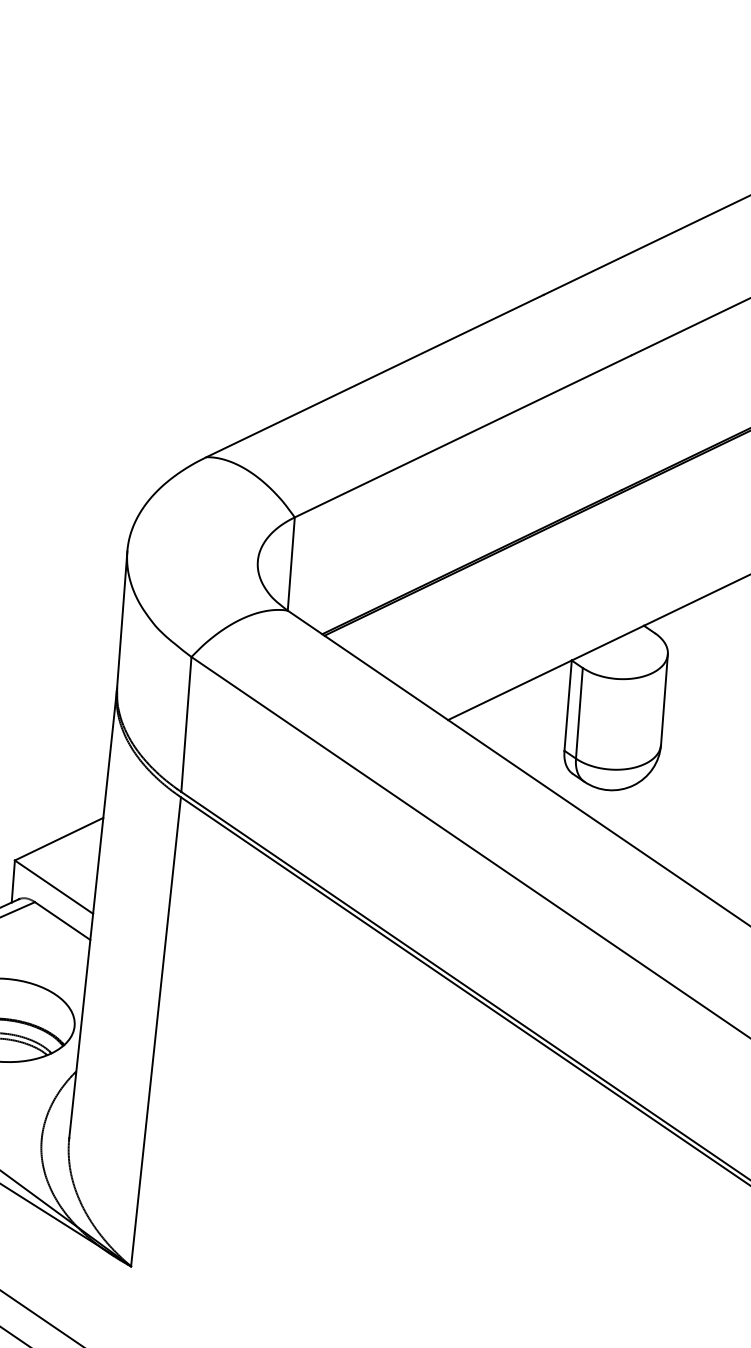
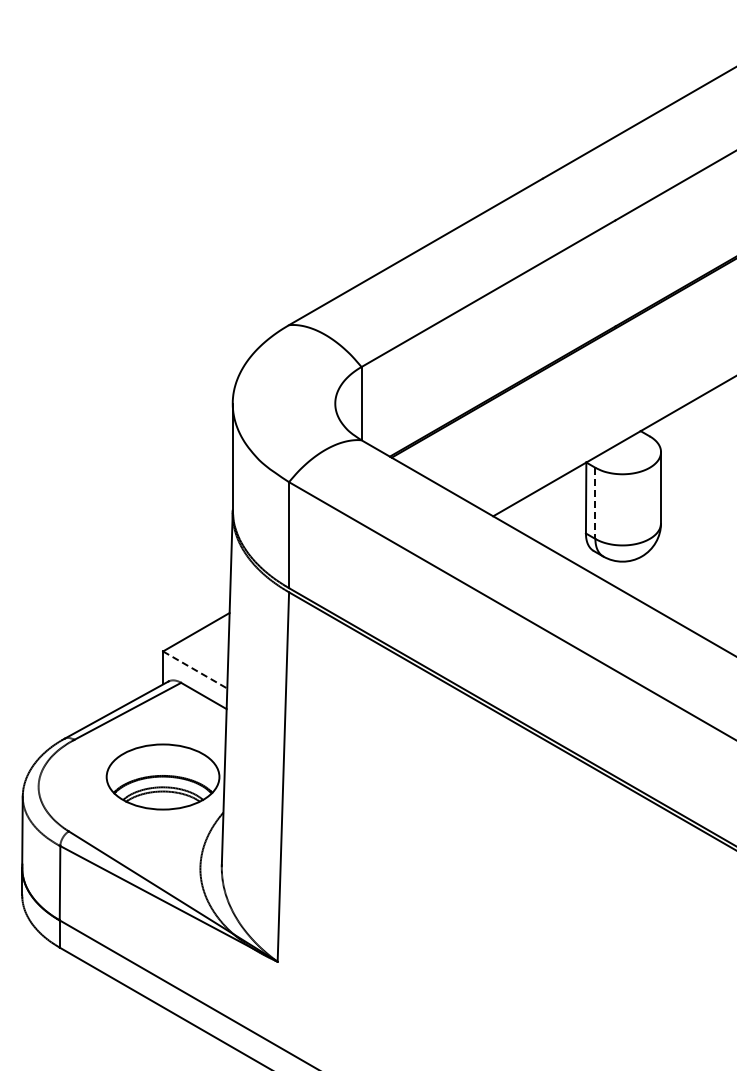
line: (579, 713) -> (595, 503), solid -> dashed
line: (54, 887) -> (195, 670), solid -> dashed

